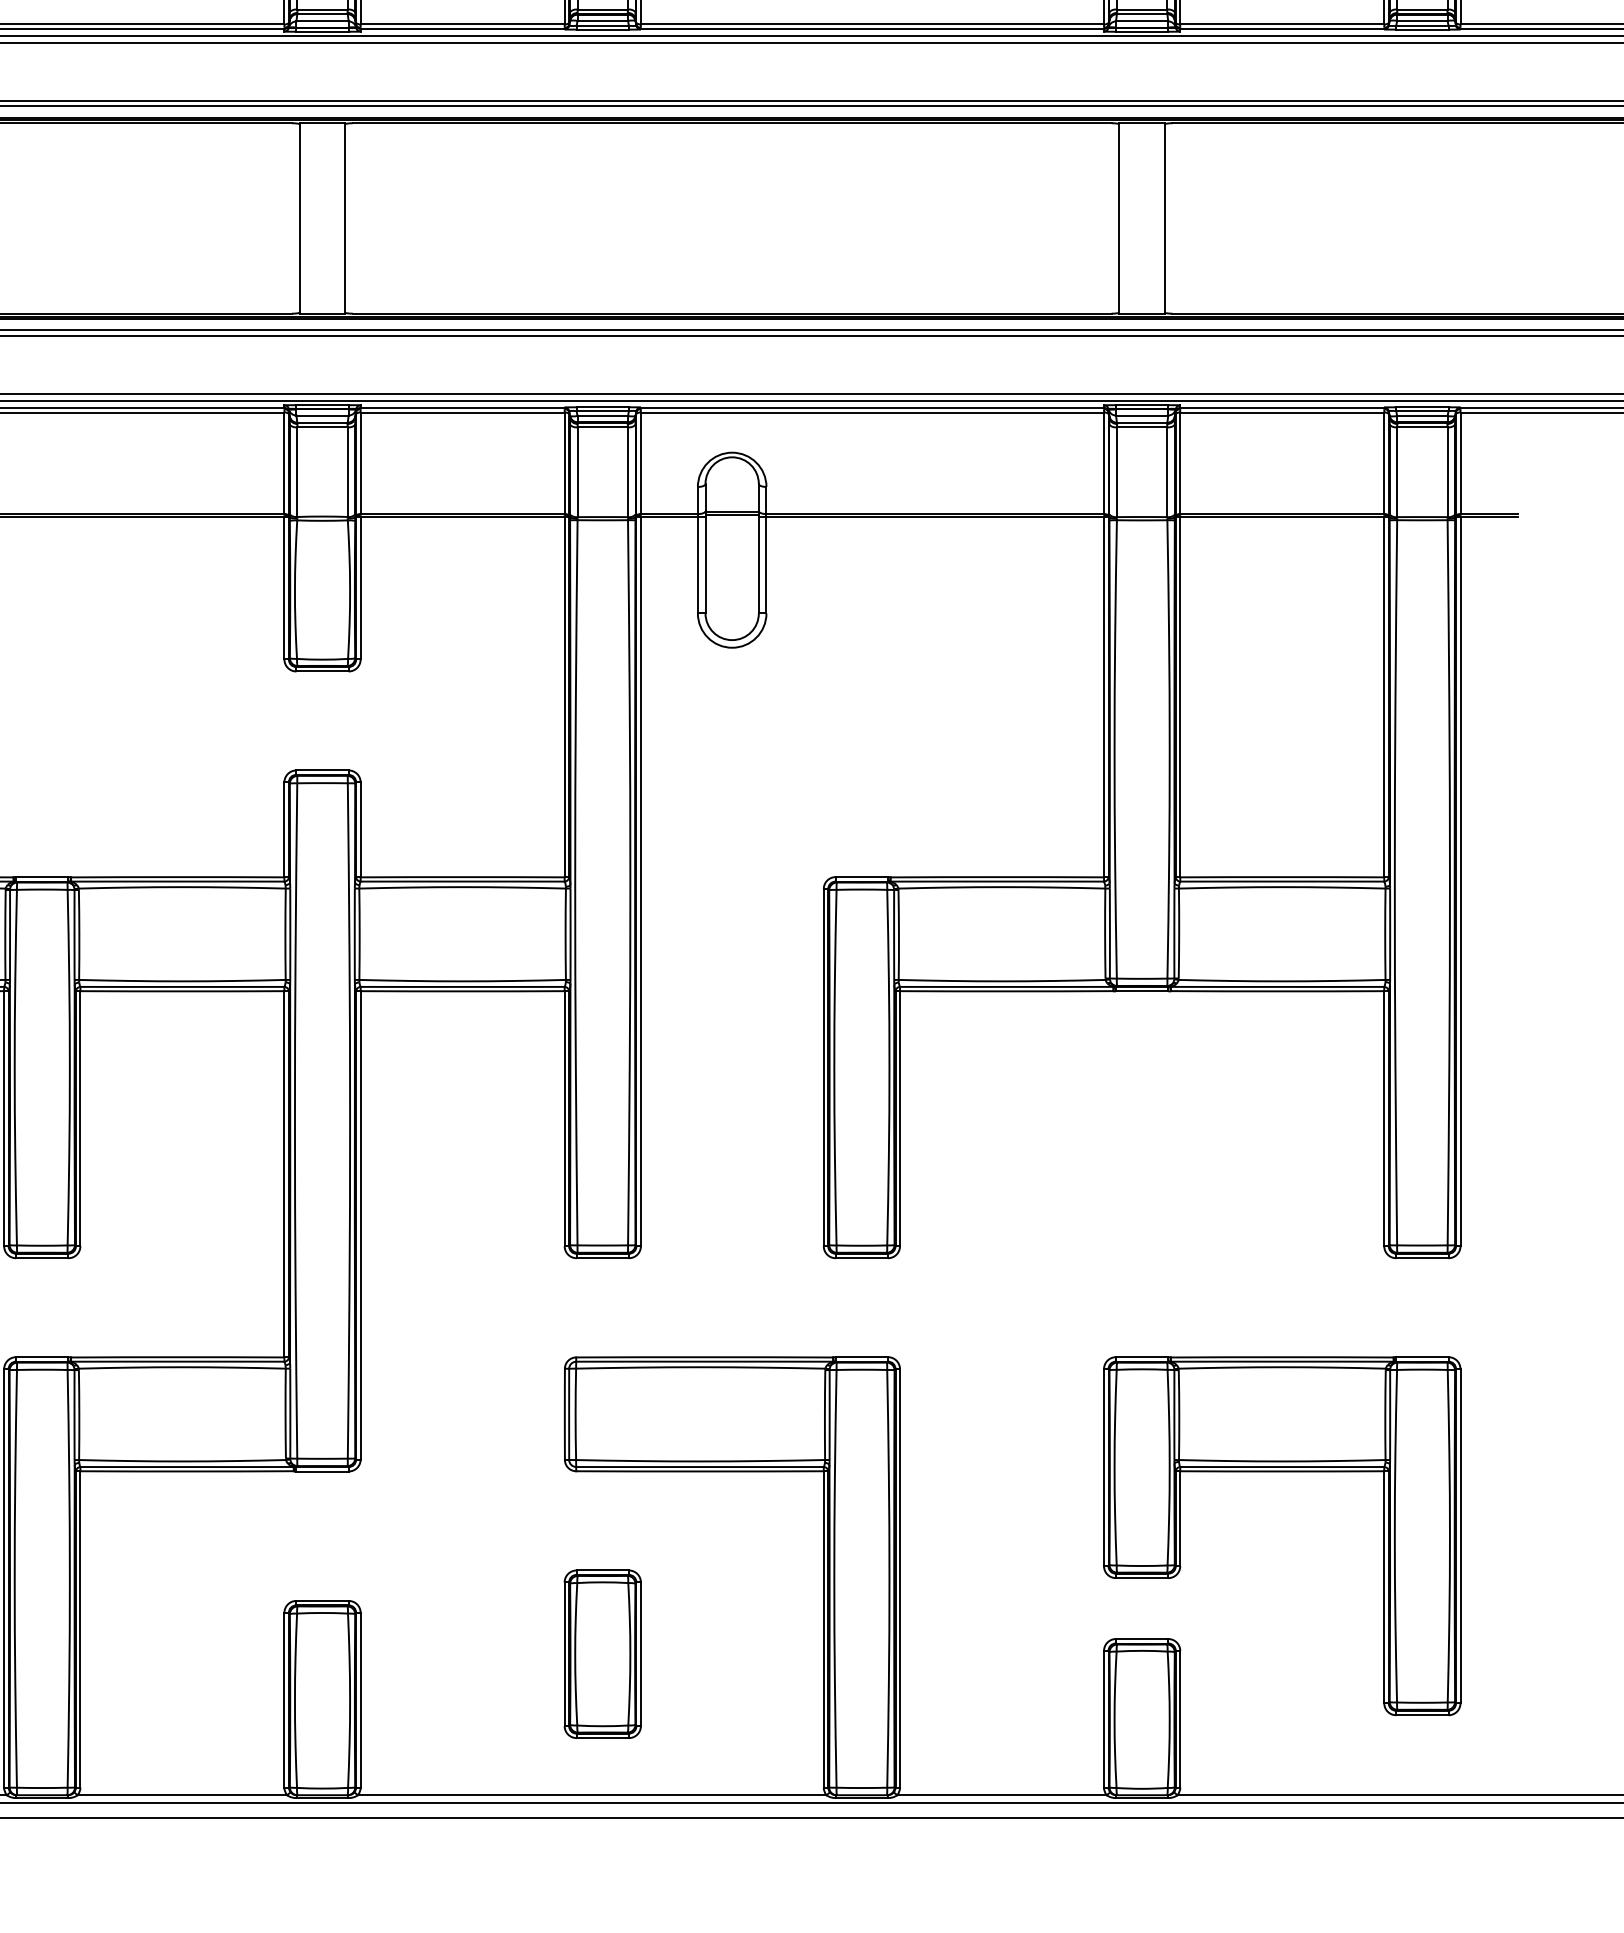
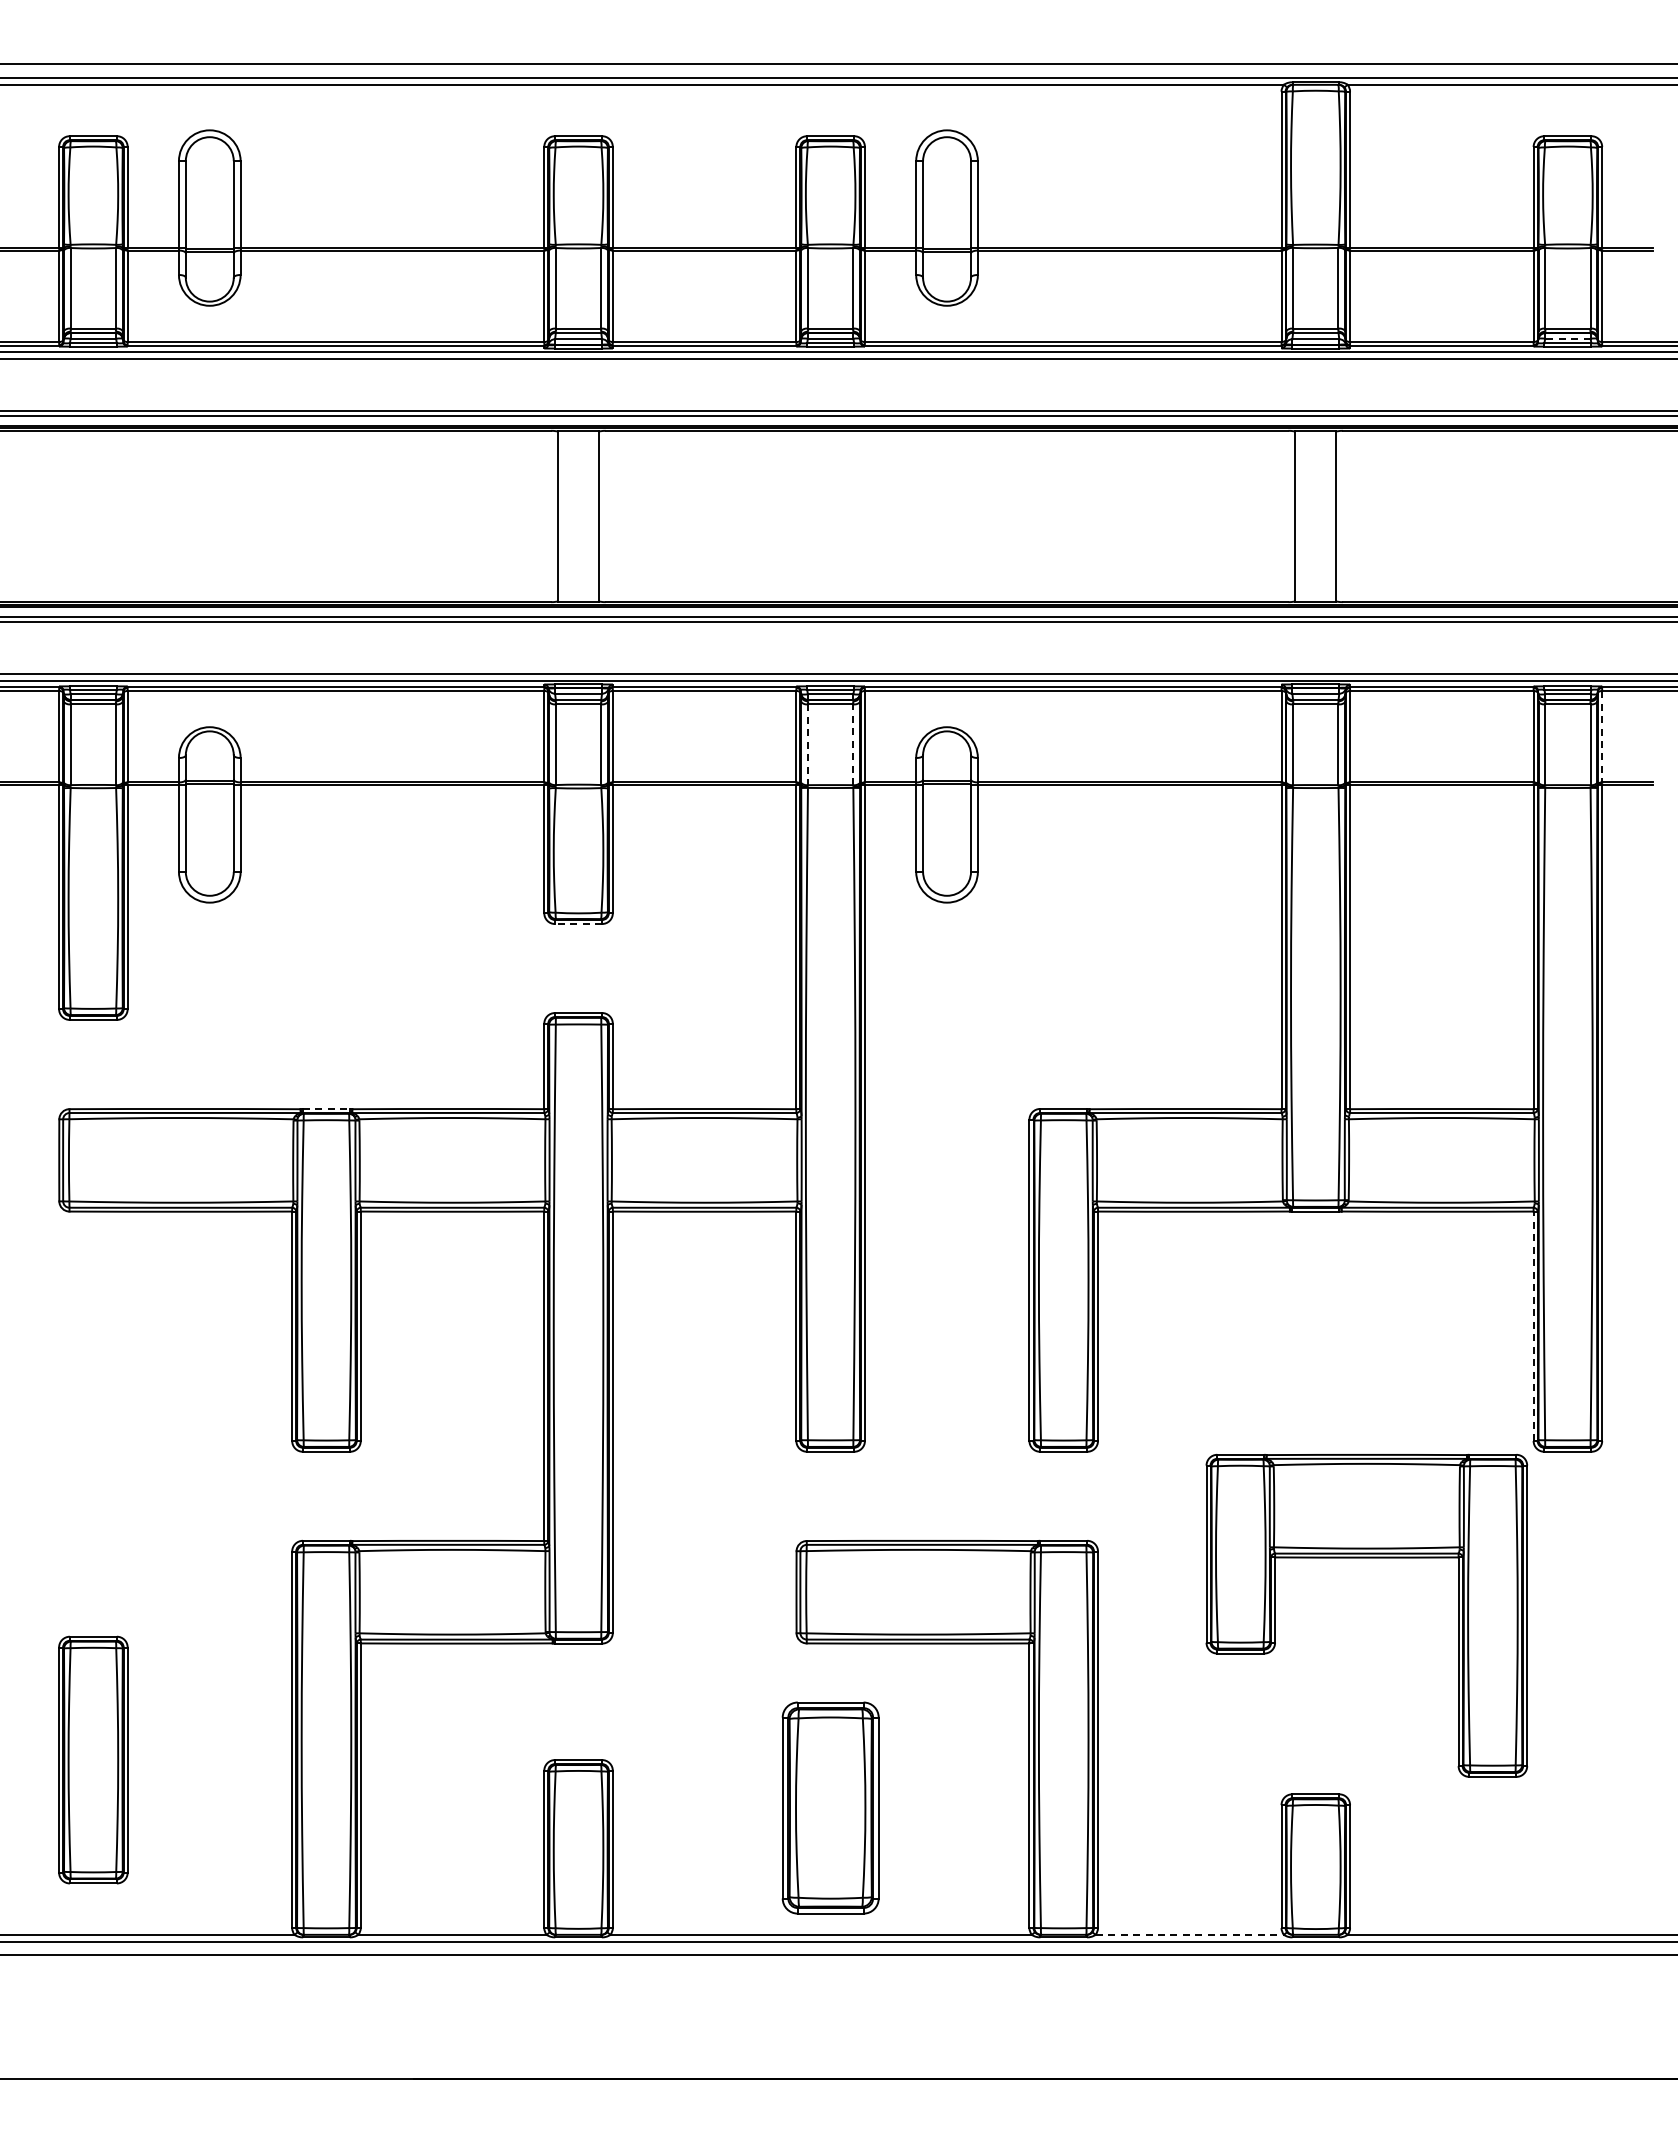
line: (1421, 20) -> (1567, 338), solid -> dashed
line: (1460, 463) -> (1602, 736), solid -> dashed
line: (628, 471) -> (853, 744), solid -> dashed
line: (577, 473) -> (807, 745), solid -> dashed
line: (322, 672) -> (578, 924), solid -> dashed
line: (42, 876) -> (326, 1108), solid -> dashed
line: (1384, 1118) -> (1533, 1326), solid -> dashed
part: (1281, 1472) -> (1366, 1558), moved
part: (602, 1653) -> (830, 1807), size x1.4
line: (1002, 1794) -> (1190, 1934), solid -> dashed

